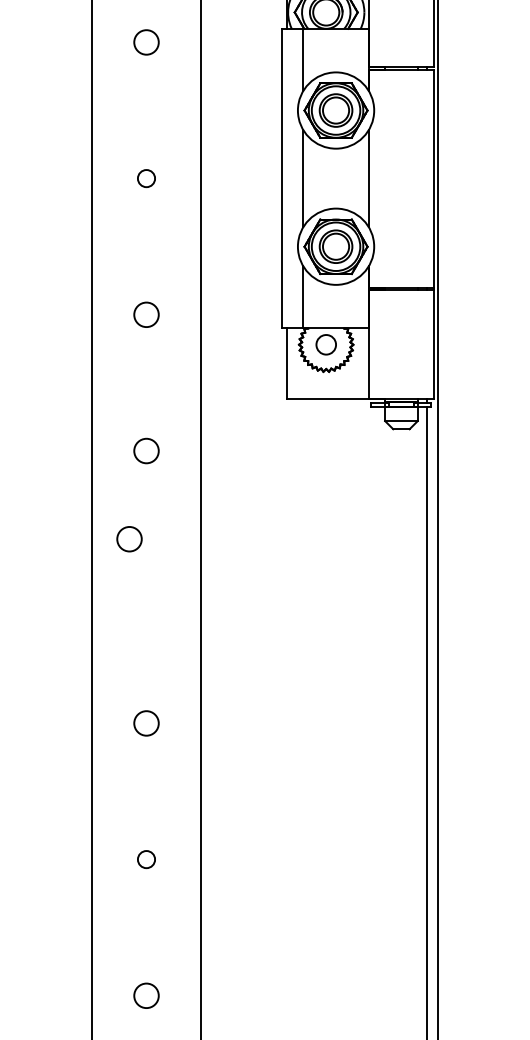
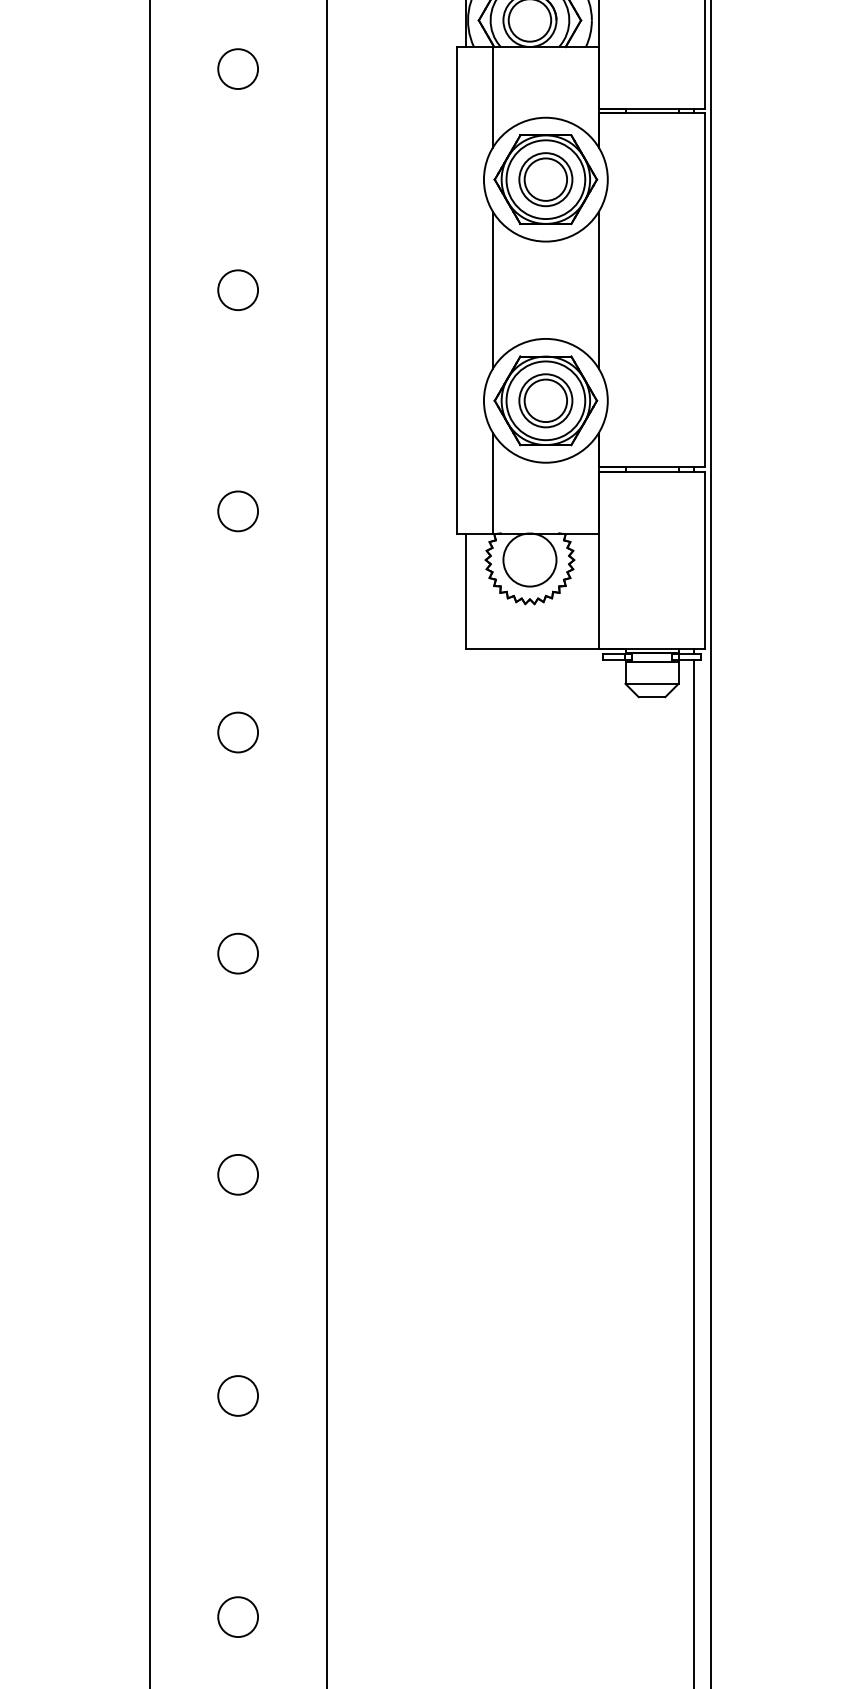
circle: (146, 178) -> (238, 290), size x1.43
circle: (325, 344) -> (528, 559), size x1.67
circle: (129, 539) -> (238, 954), moved
circle: (146, 859) -> (238, 1395), size x1.43

